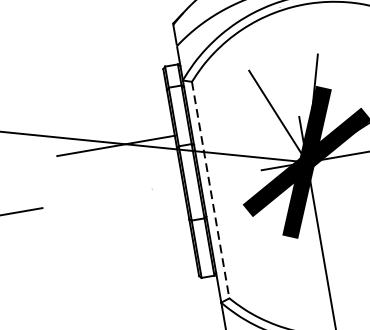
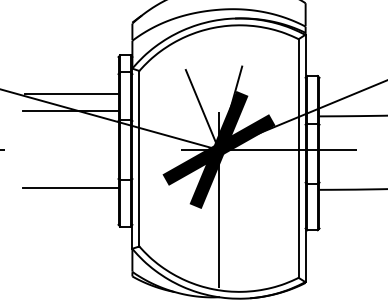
line: (113, 124) -> (71, 93), added
line: (210, 189) -> (139, 158), dashed -> solid
line: (131, 240) -> (70, 187), added

